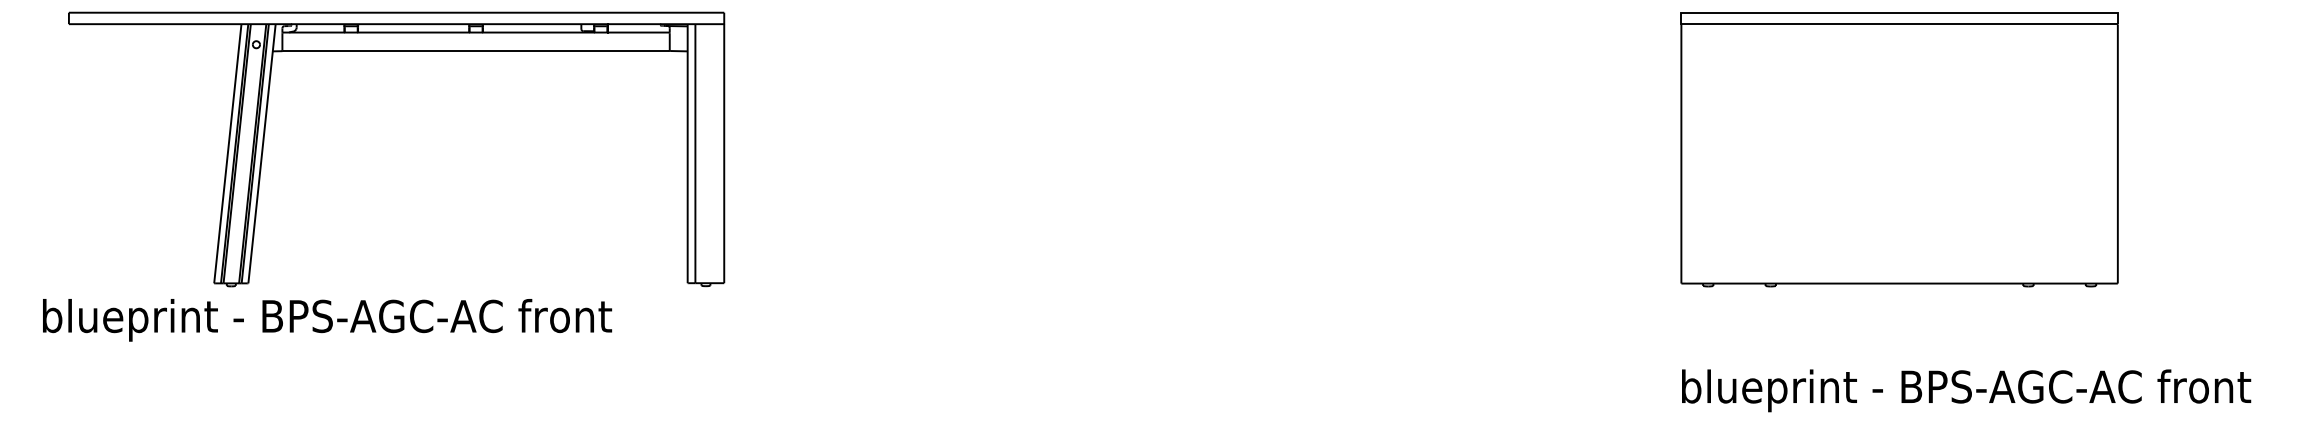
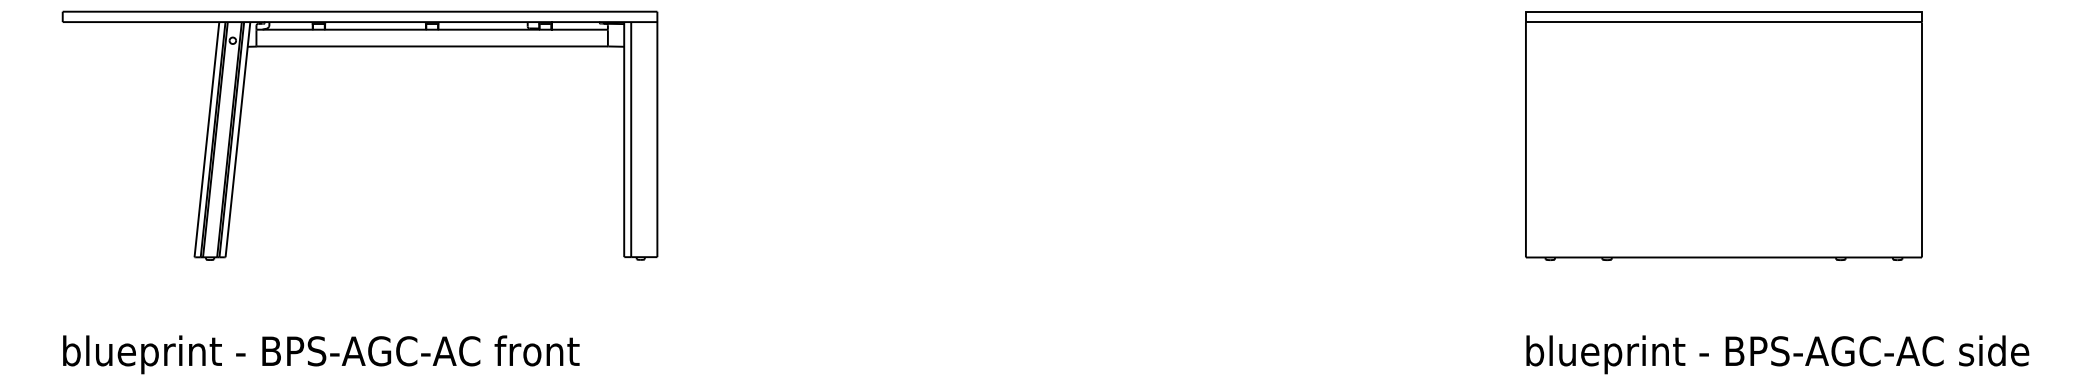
text: (327, 319) -> (321, 354), moved
text: (2204, 386) -> (2000, 350), blueprint - BPS-AGC-AC front -> blueprint - BPS-AGC-AC side

